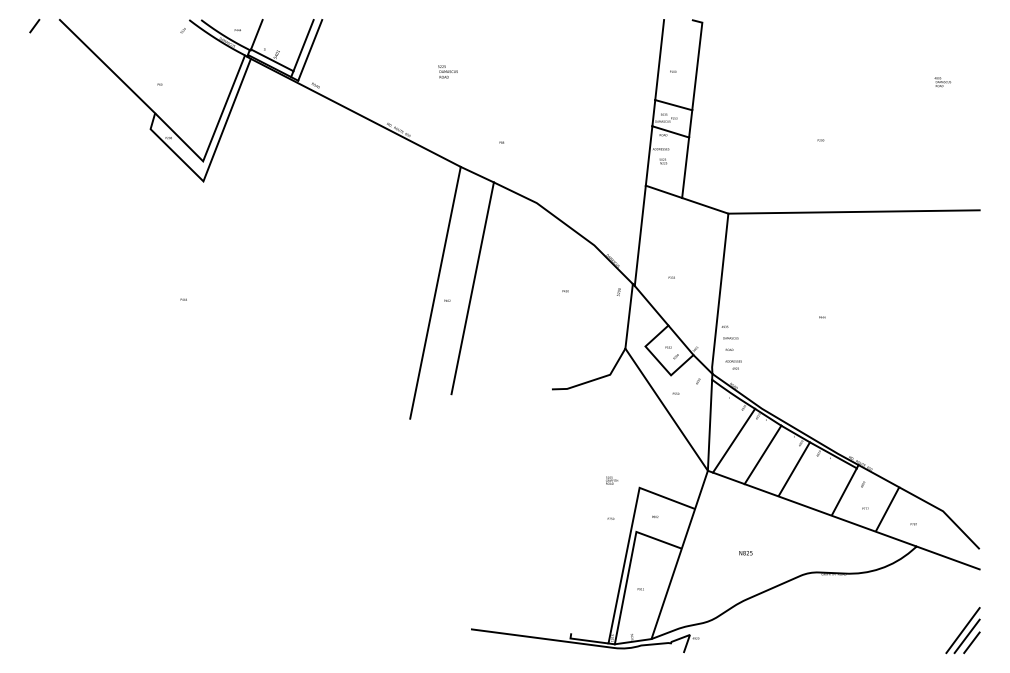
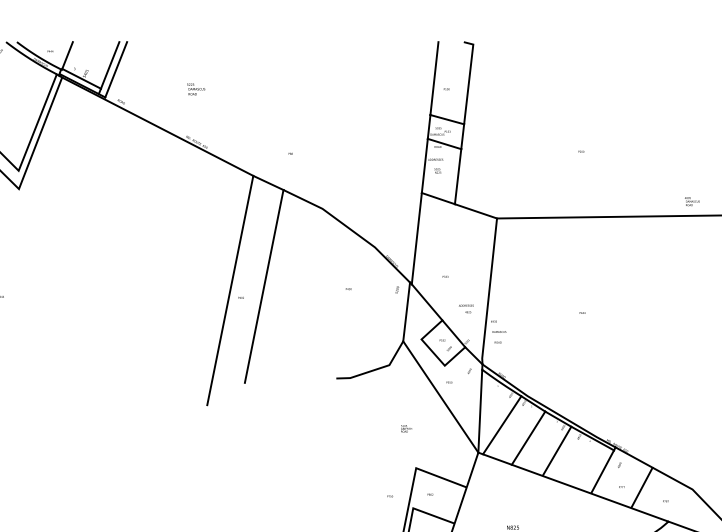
text: (447, 71) -> (195, 89), moved
text: (942, 82) -> (692, 201), moved
text: (733, 364) -> (466, 308), moved
text: (612, 480) -> (406, 428), moved

